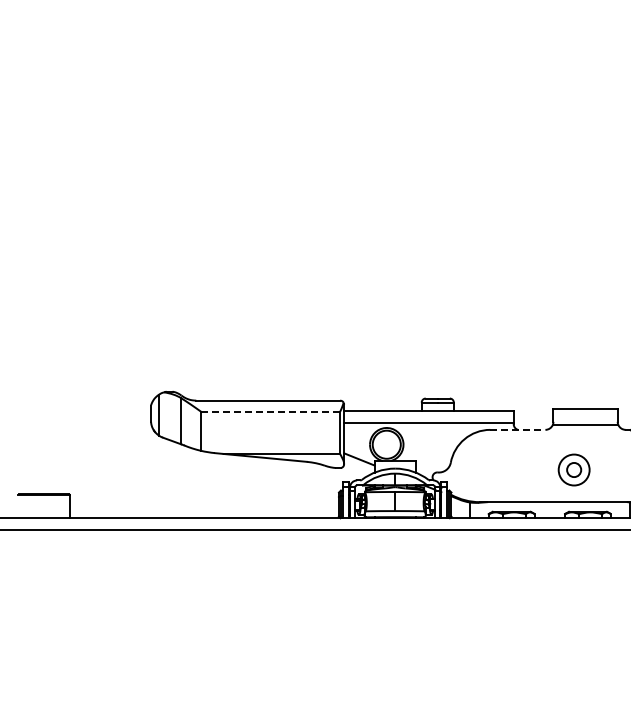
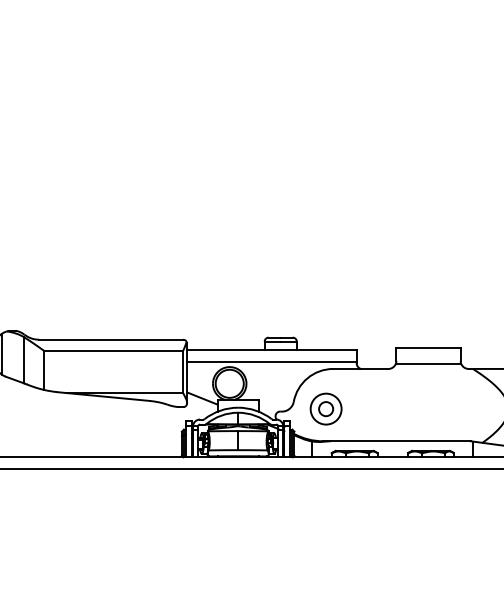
line: (271, 411) -> (114, 350), dashed -> solid
line: (517, 429) -> (360, 368), dashed -> solid
part: (573, 469) -> (325, 408), moved

